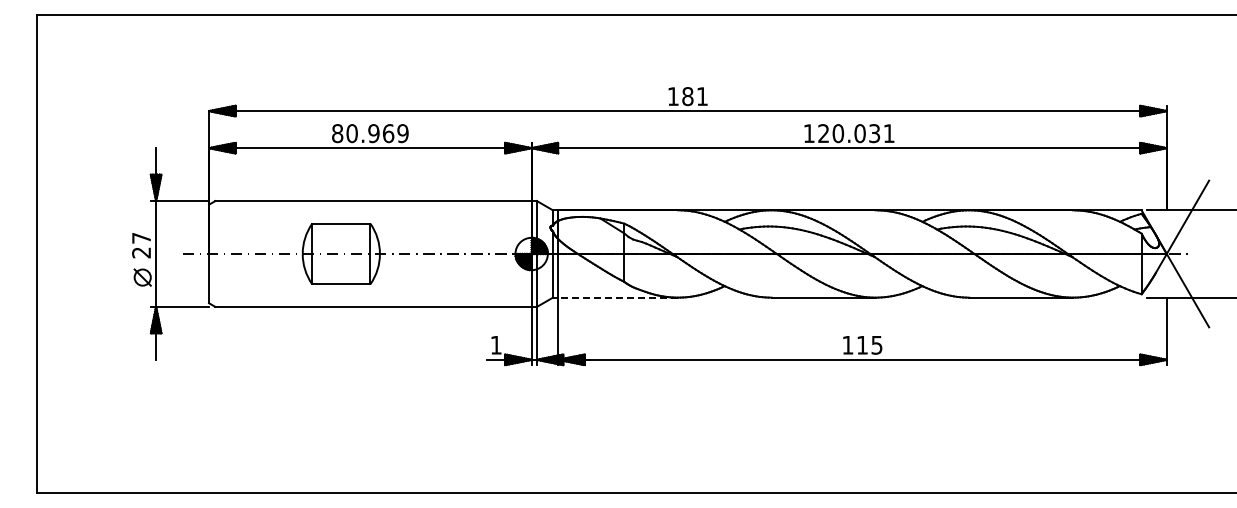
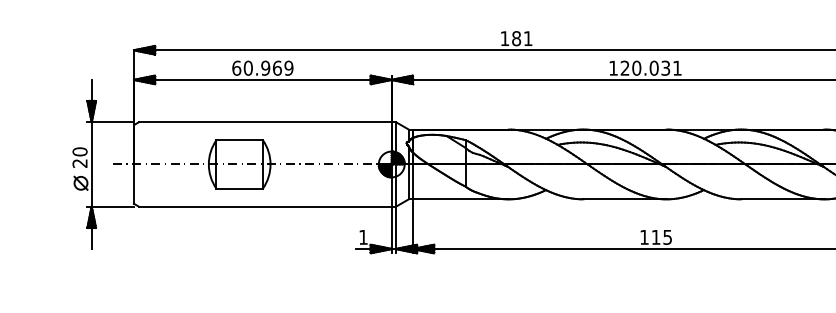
text: (337, 133) -> (236, 68), 80.969 -> 60.969
text: (141, 237) -> (80, 151), 27 -> 20
line: (618, 297) -> (461, 199), dashed -> solid

